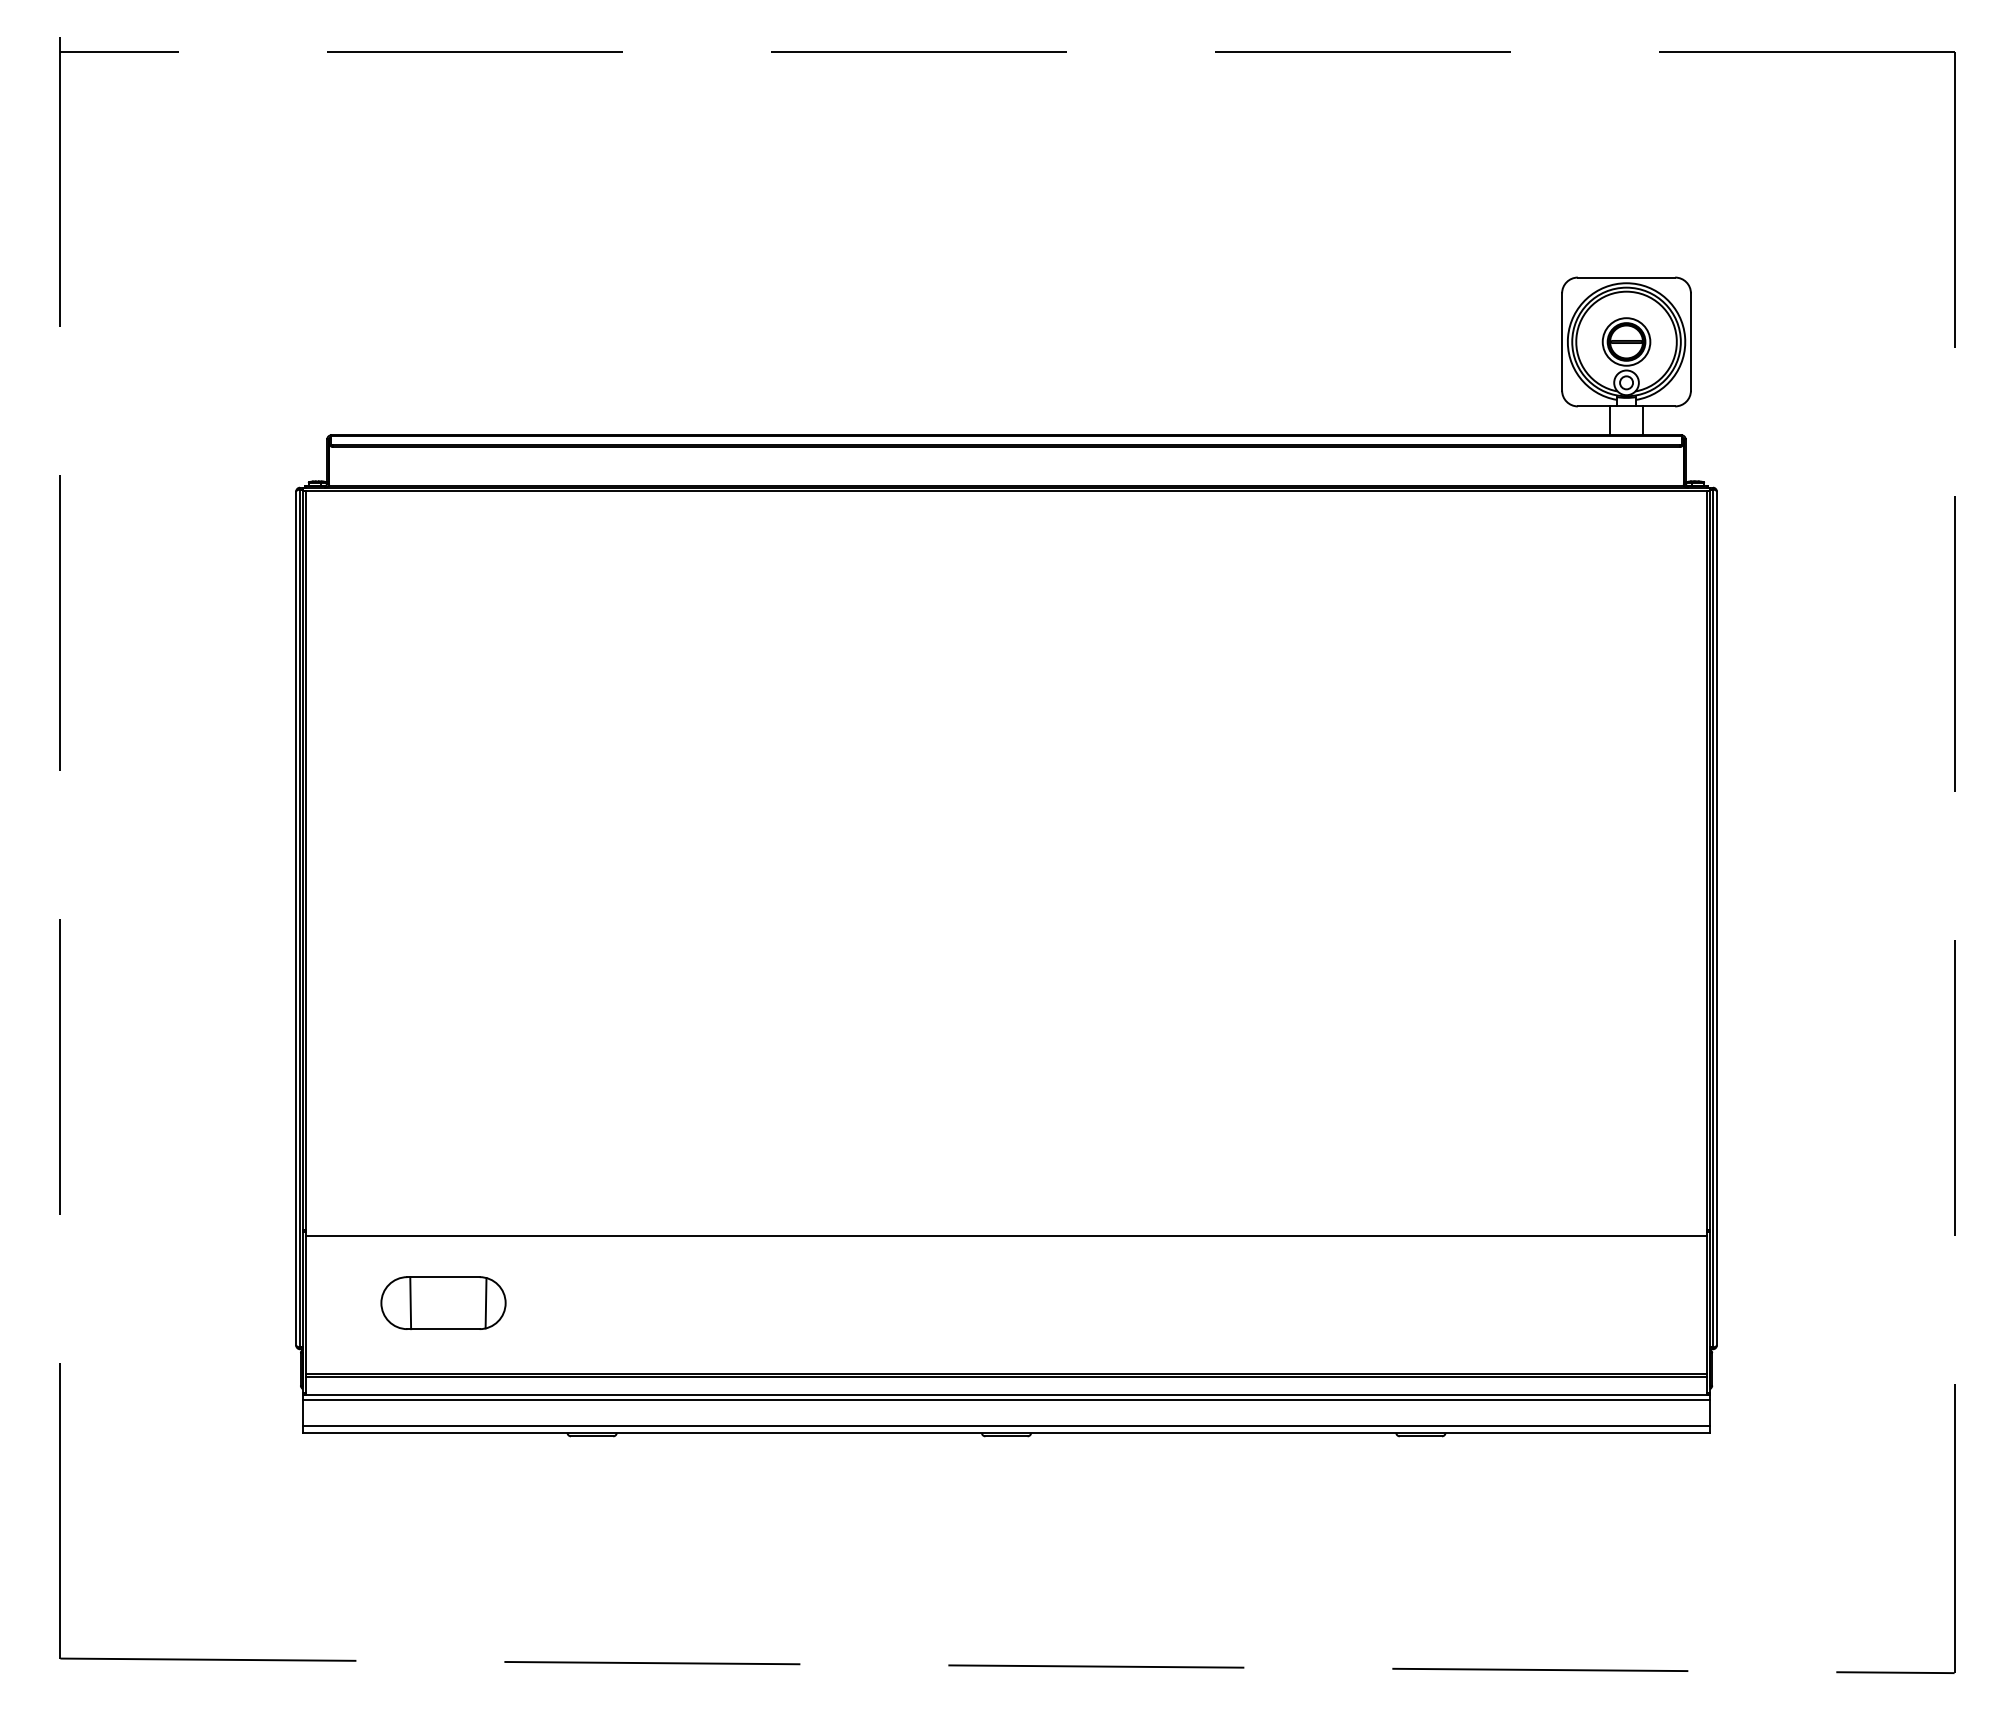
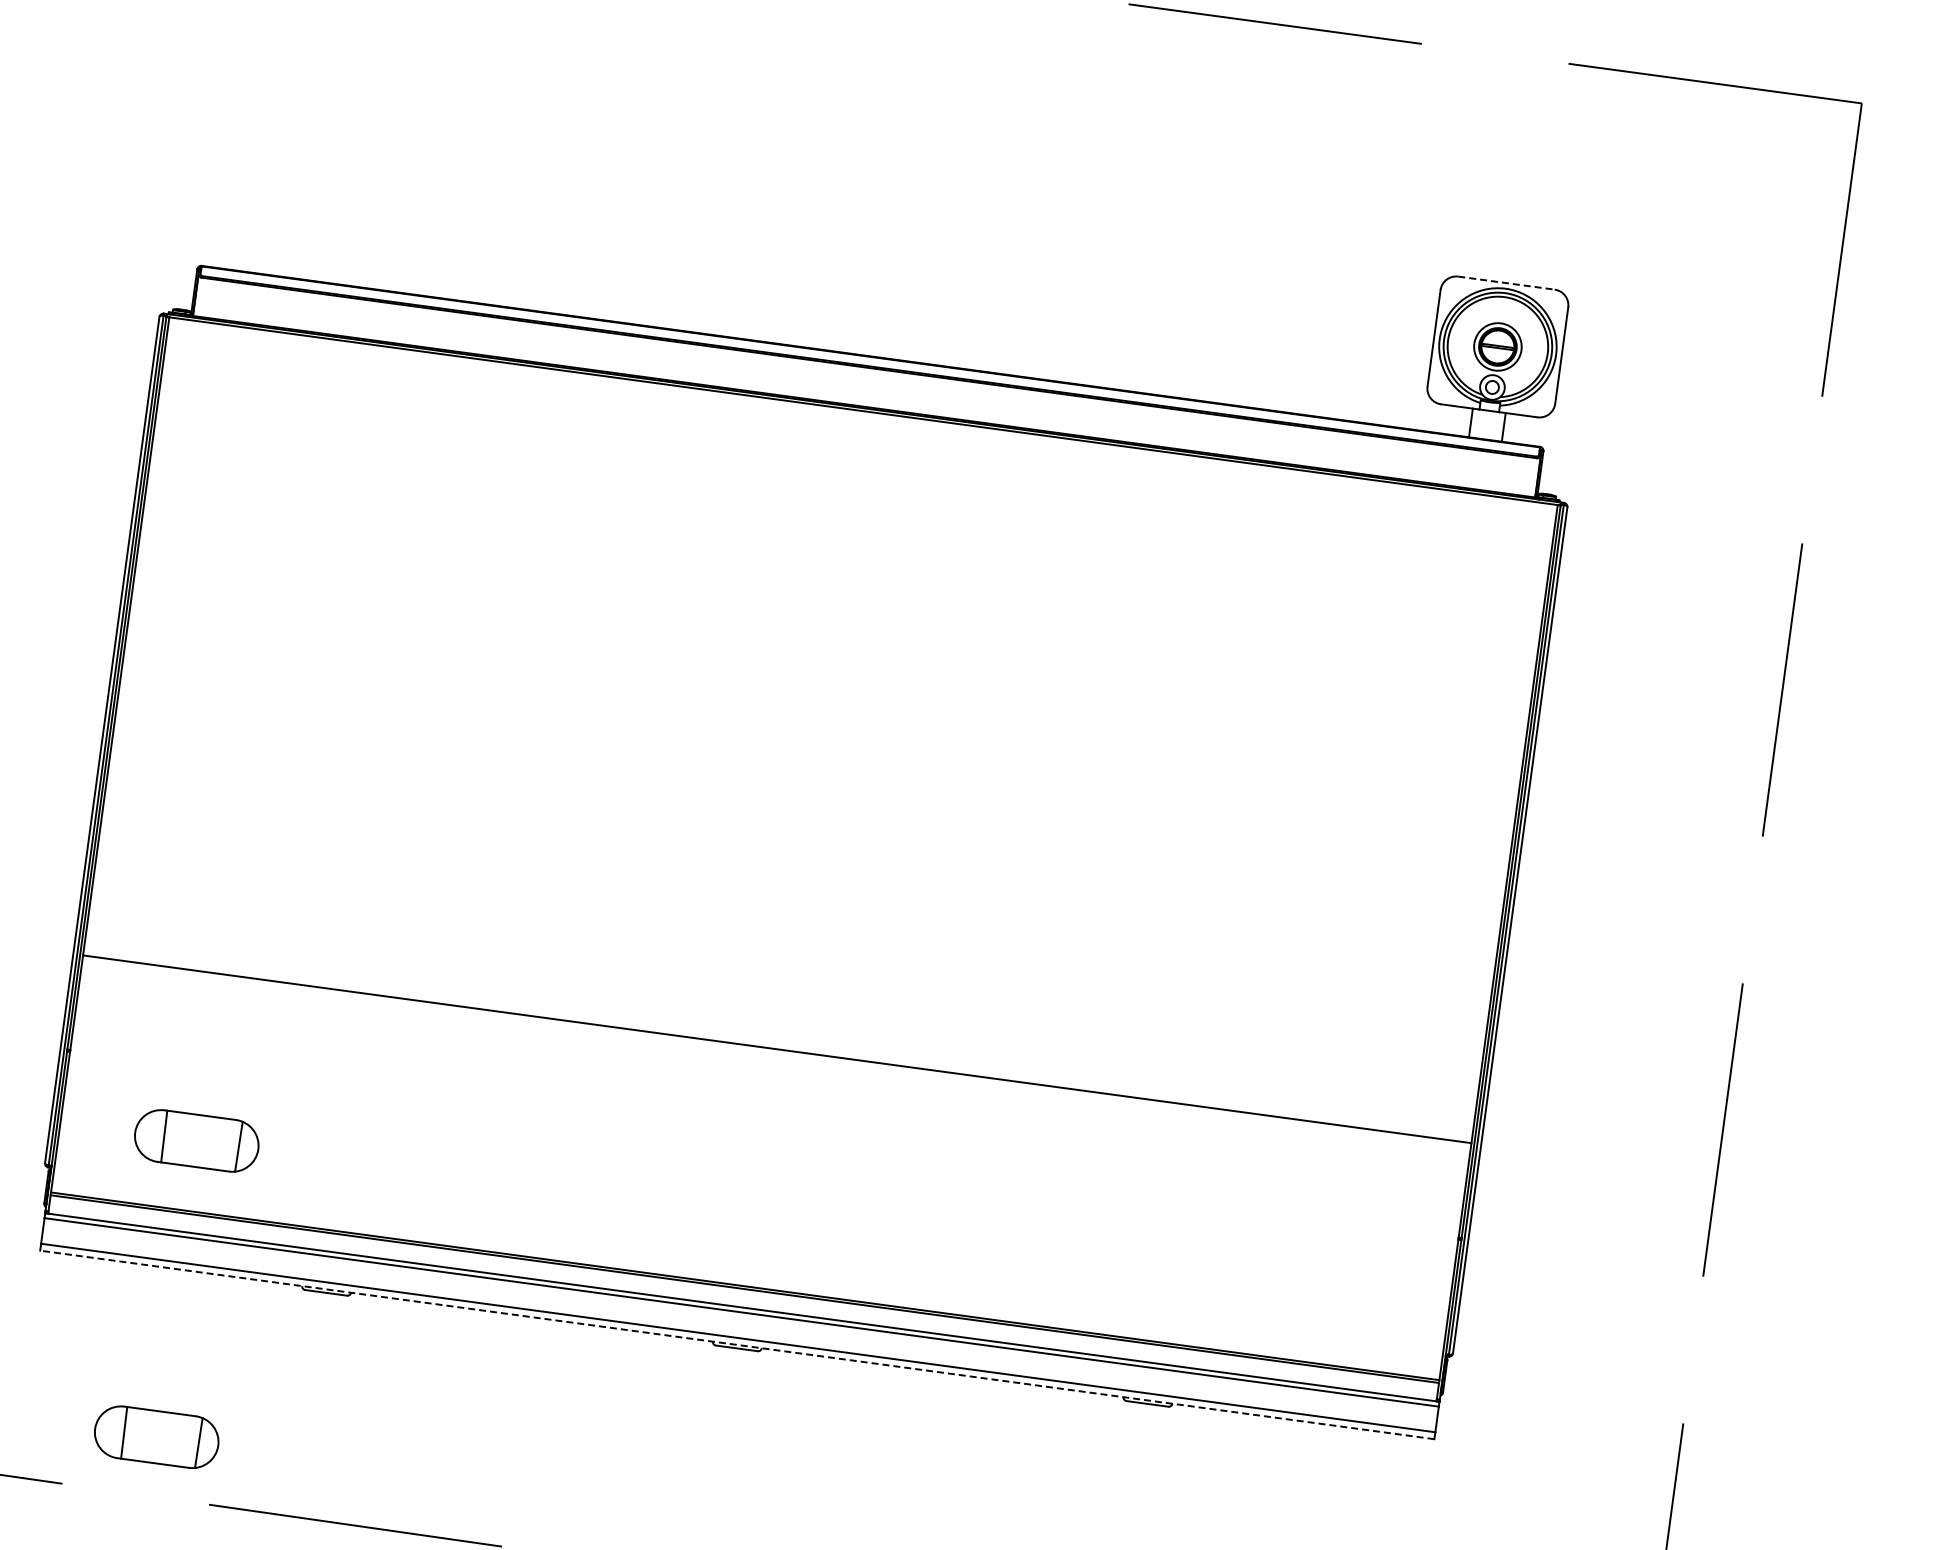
line: (1626, 277) -> (1506, 283), solid -> dashed
line: (1006, 1235) -> (777, 1049), moved
line: (1006, 1432) -> (737, 1344), solid -> dashed
part: (443, 1601) -> (156, 1436), added

